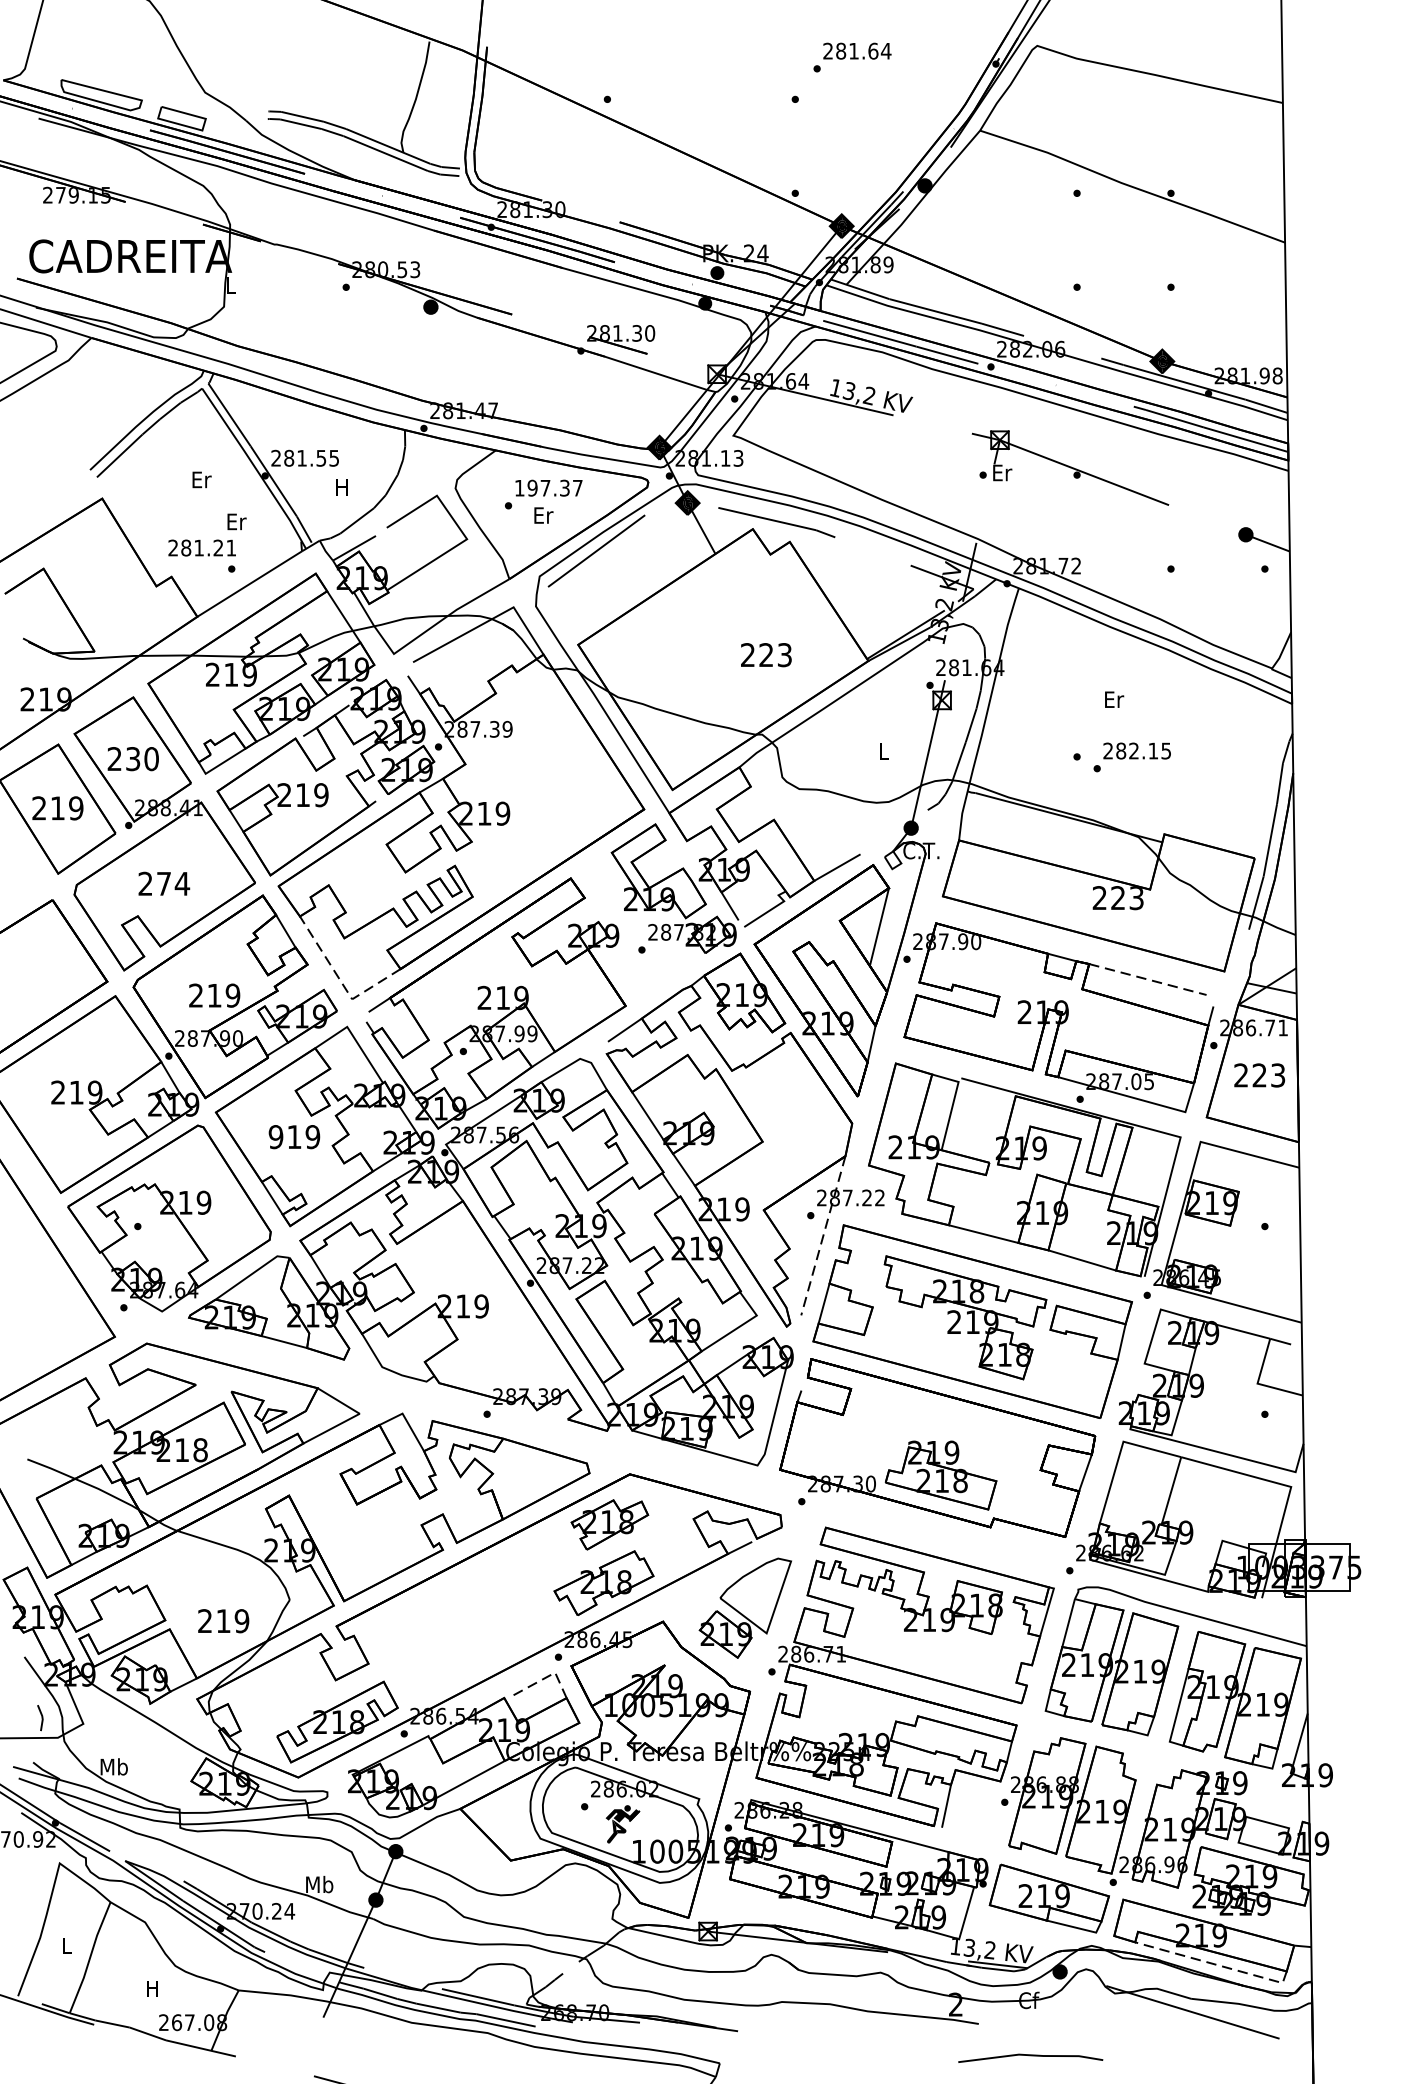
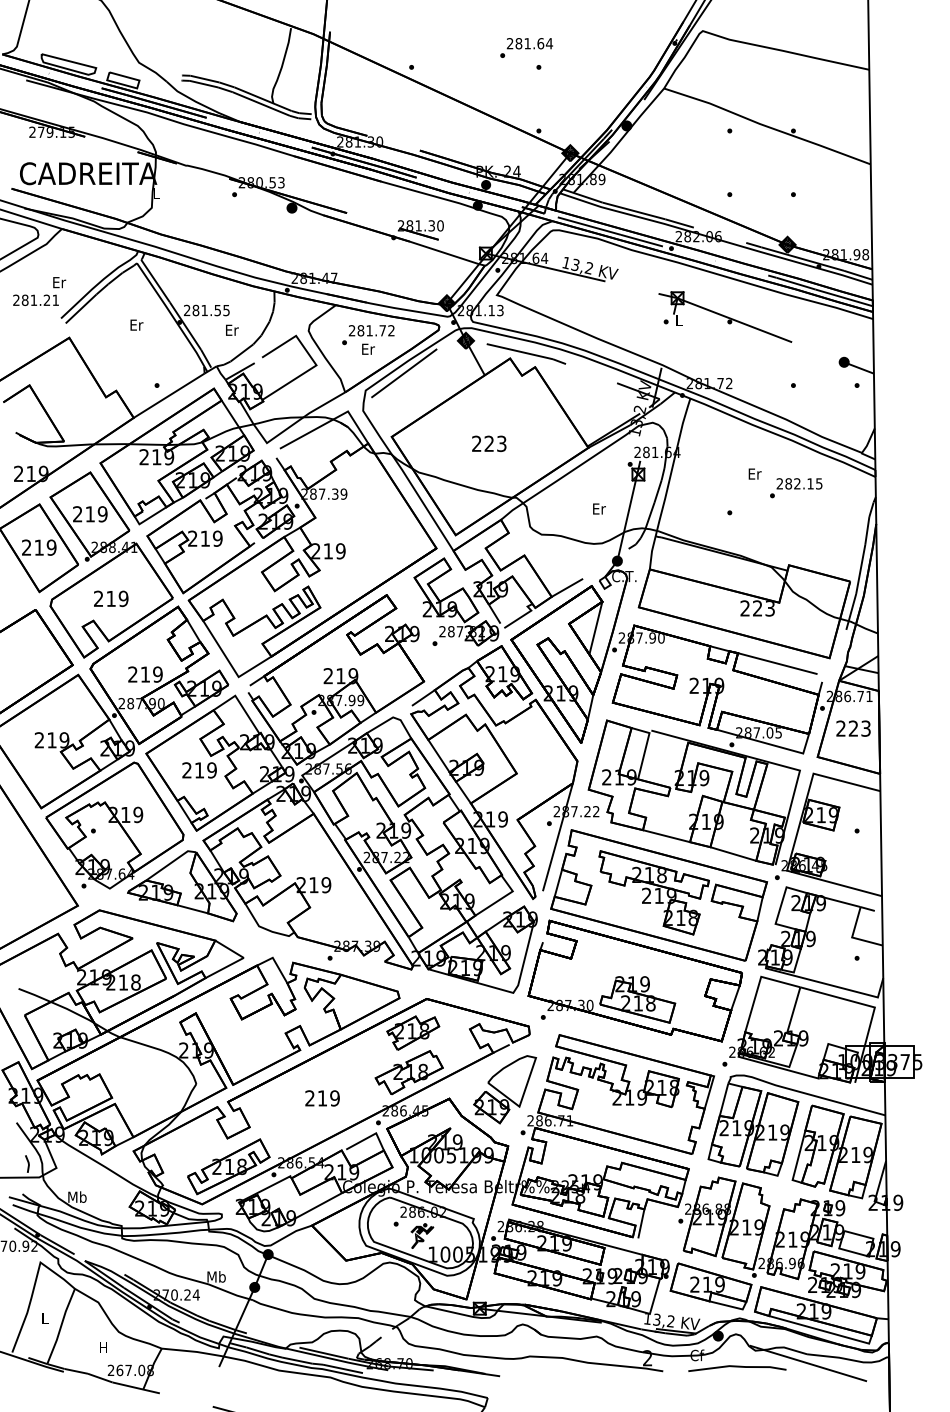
text: (852, 56) -> (526, 47), moved
text: (1002, 471) -> (679, 319), Er -> L
text: (343, 486) -> (232, 329), H -> Er
text: (548, 487) -> (371, 330), 197.37 -> 281.72
text: (207, 535) -> (39, 291), moved
text: (766, 654) -> (489, 443), moved
text: (884, 750) -> (599, 508), L -> Er
text: (1132, 757) -> (796, 488), moved
text: (142, 759) -> (96, 514), 230 -> 219
text: (173, 883) -> (117, 598), 274 -> 219
line: (1148, 979) -> (778, 663), dashed -> solid
line: (341, 982) -> (231, 665), dashed -> solid
text: (275, 1137) -> (186, 770), 919 -> 219
line: (822, 1236) -> (557, 837), dashed -> solid
text: (223, 1621) -> (322, 1098), moved
line: (545, 1678) -> (369, 1137), dashed -> solid
line: (1215, 1965) -> (823, 1331), dashed -> solid
line: (1030, 2056) -> (737, 1367), moved

